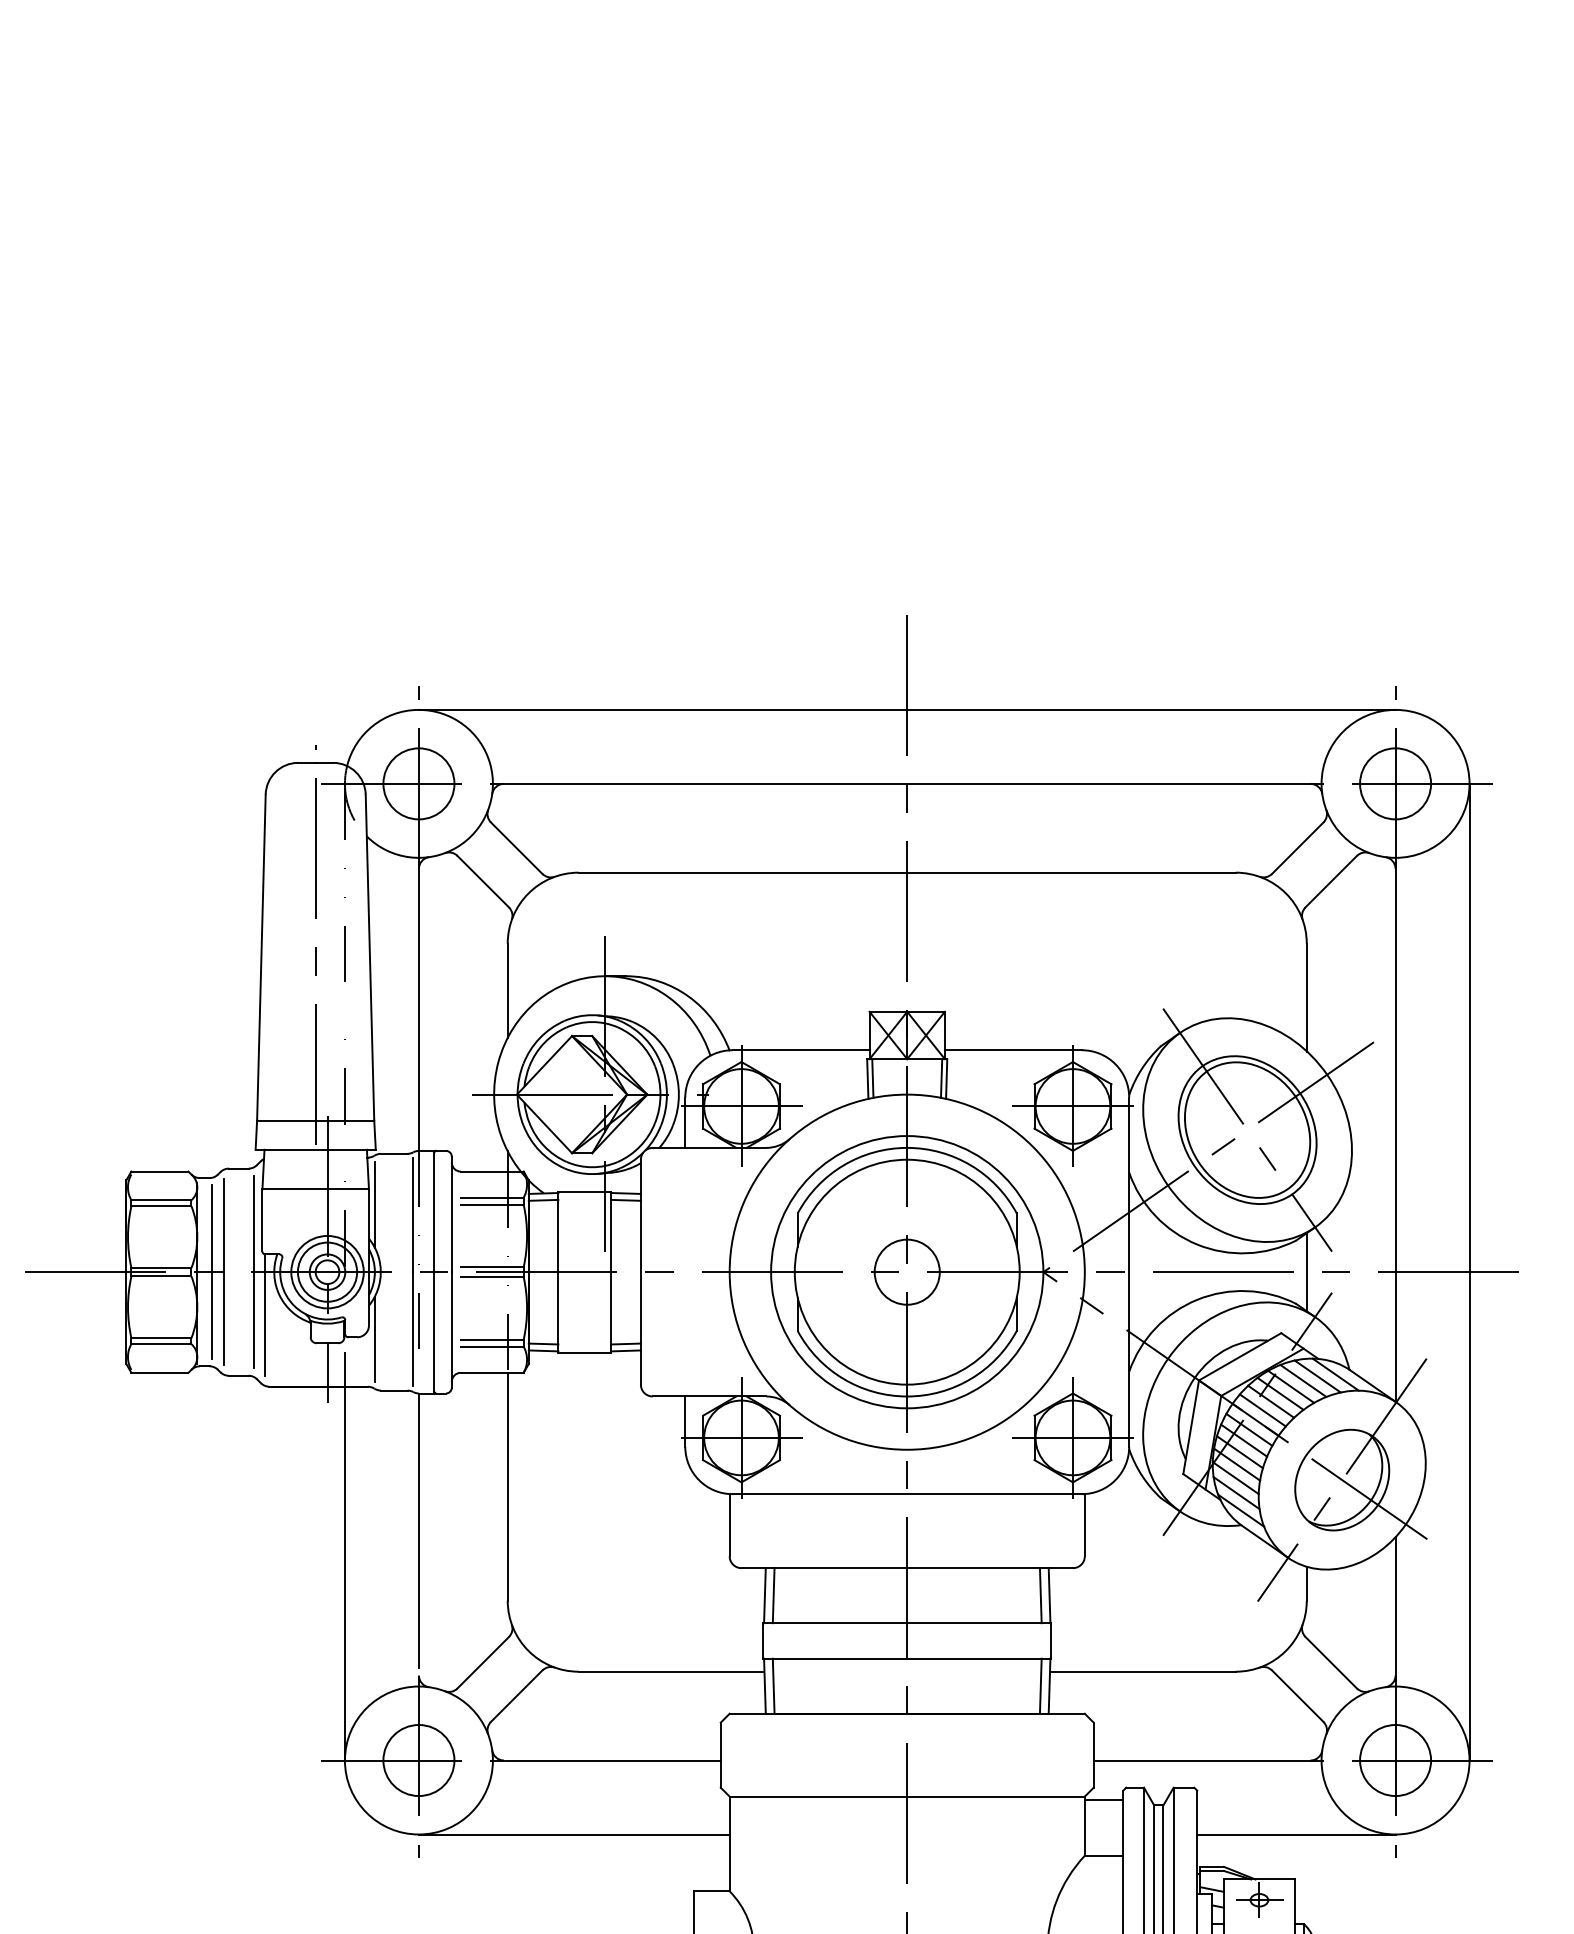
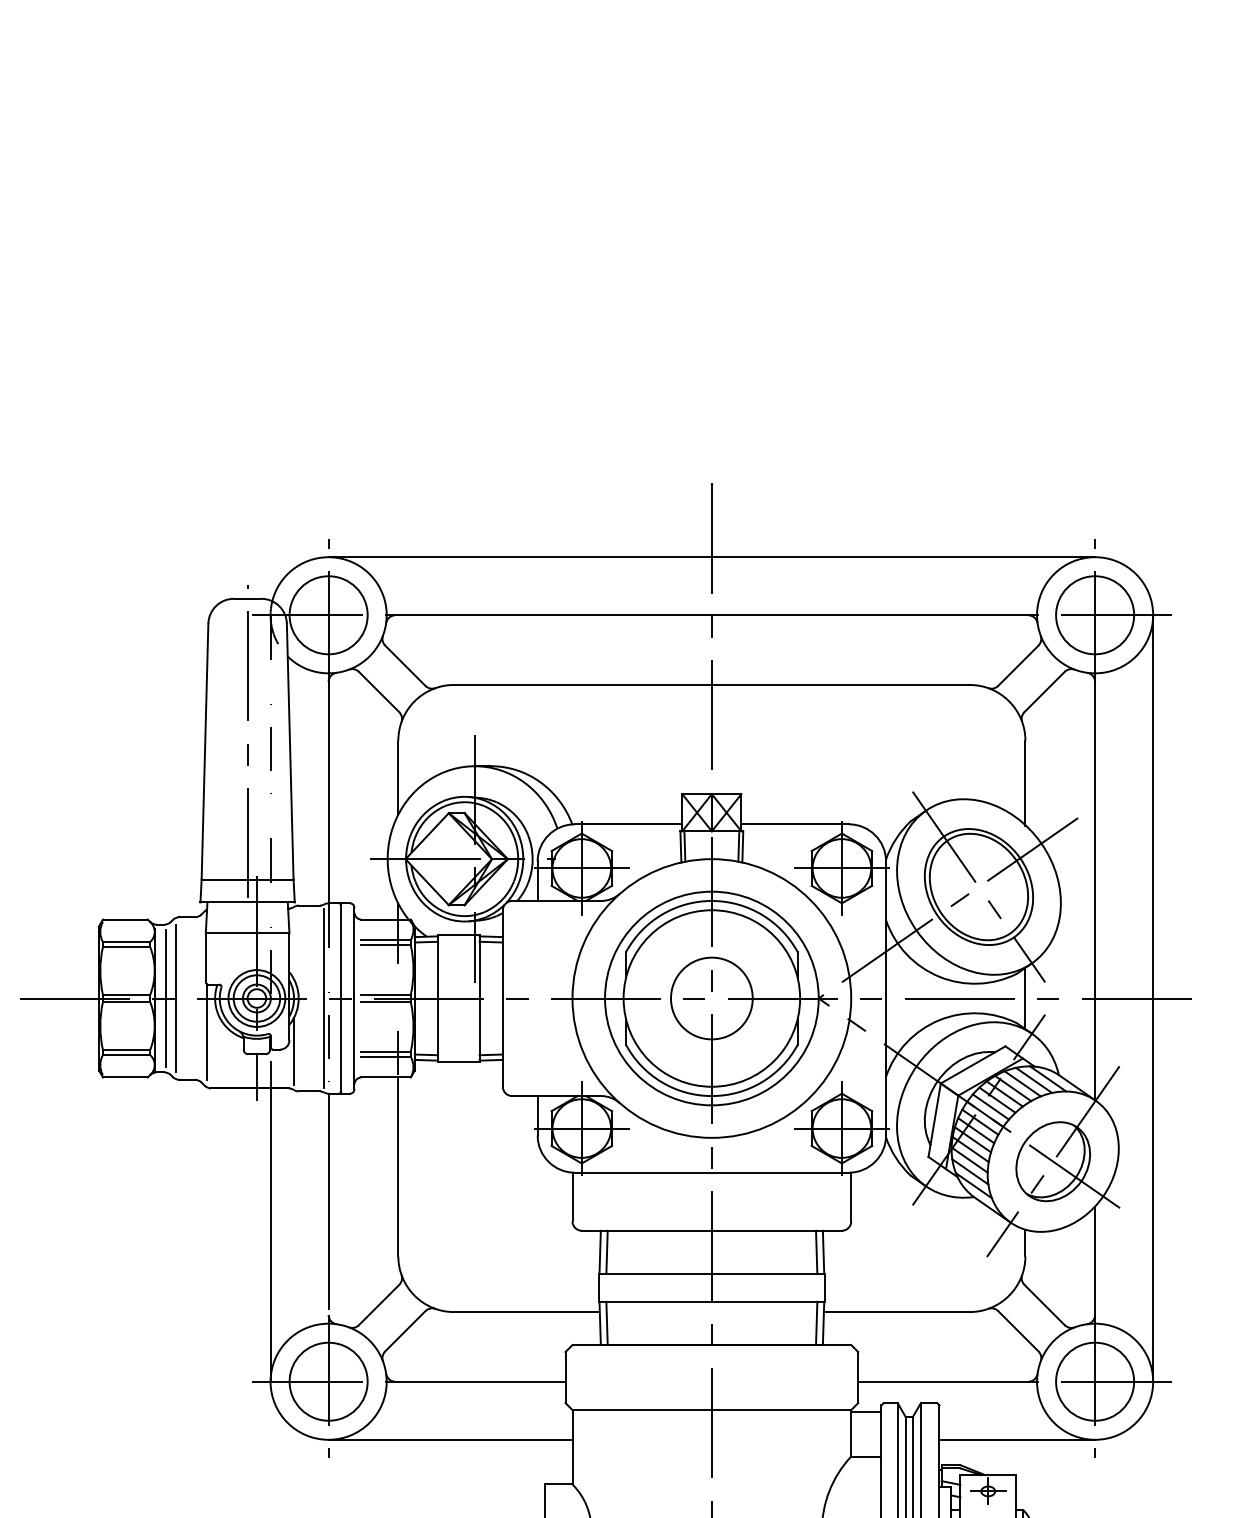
circle: (418, 783) -> (328, 614), size x1.4
circle: (1395, 783) -> (1095, 614), size x1.4
line: (374, 1204) -> (293, 945), removed
circle: (906, 1271) -> (711, 997), size x1.6
line: (253, 1272) -> (198, 998), removed
circle: (418, 1760) -> (328, 1381), size x1.4
circle: (1395, 1760) -> (1095, 1381), size x1.4

